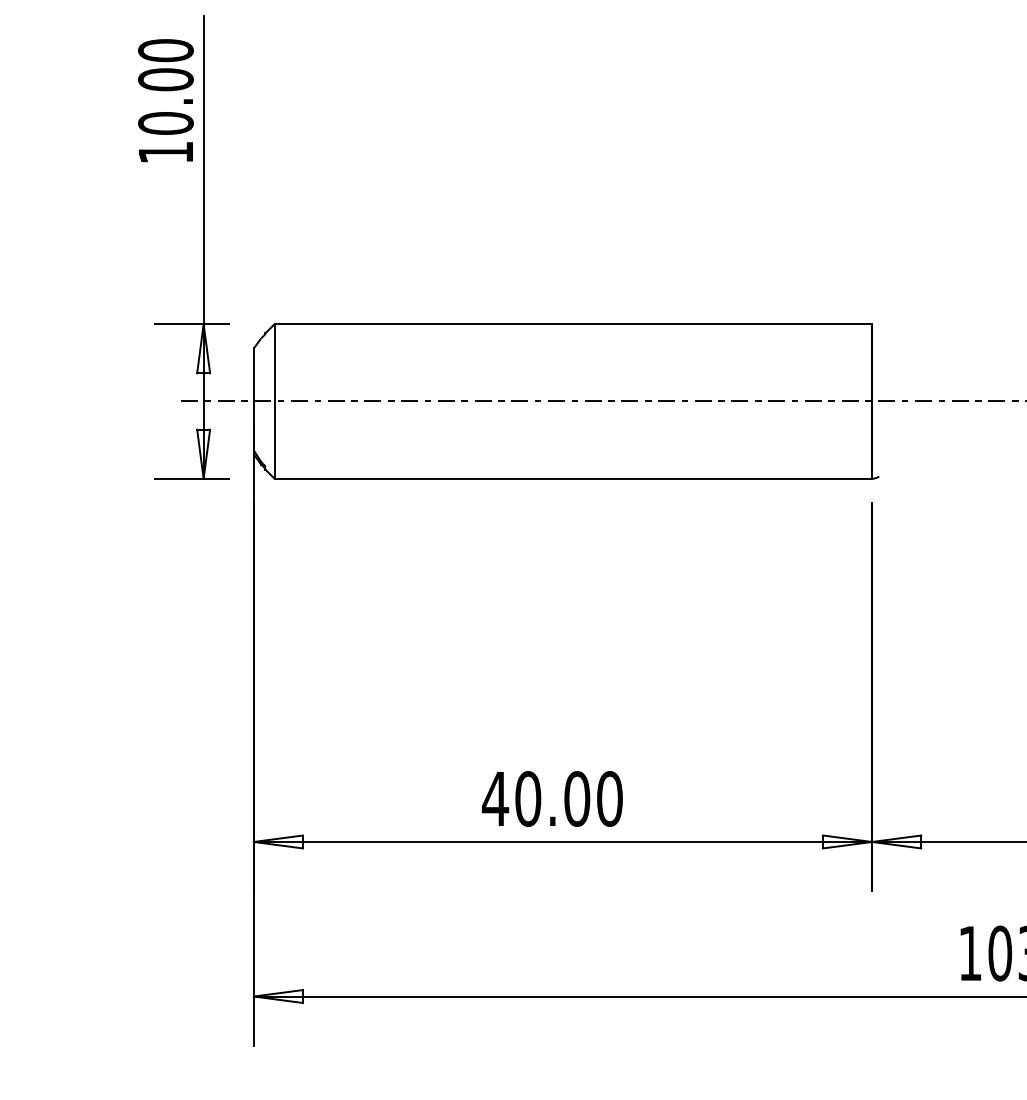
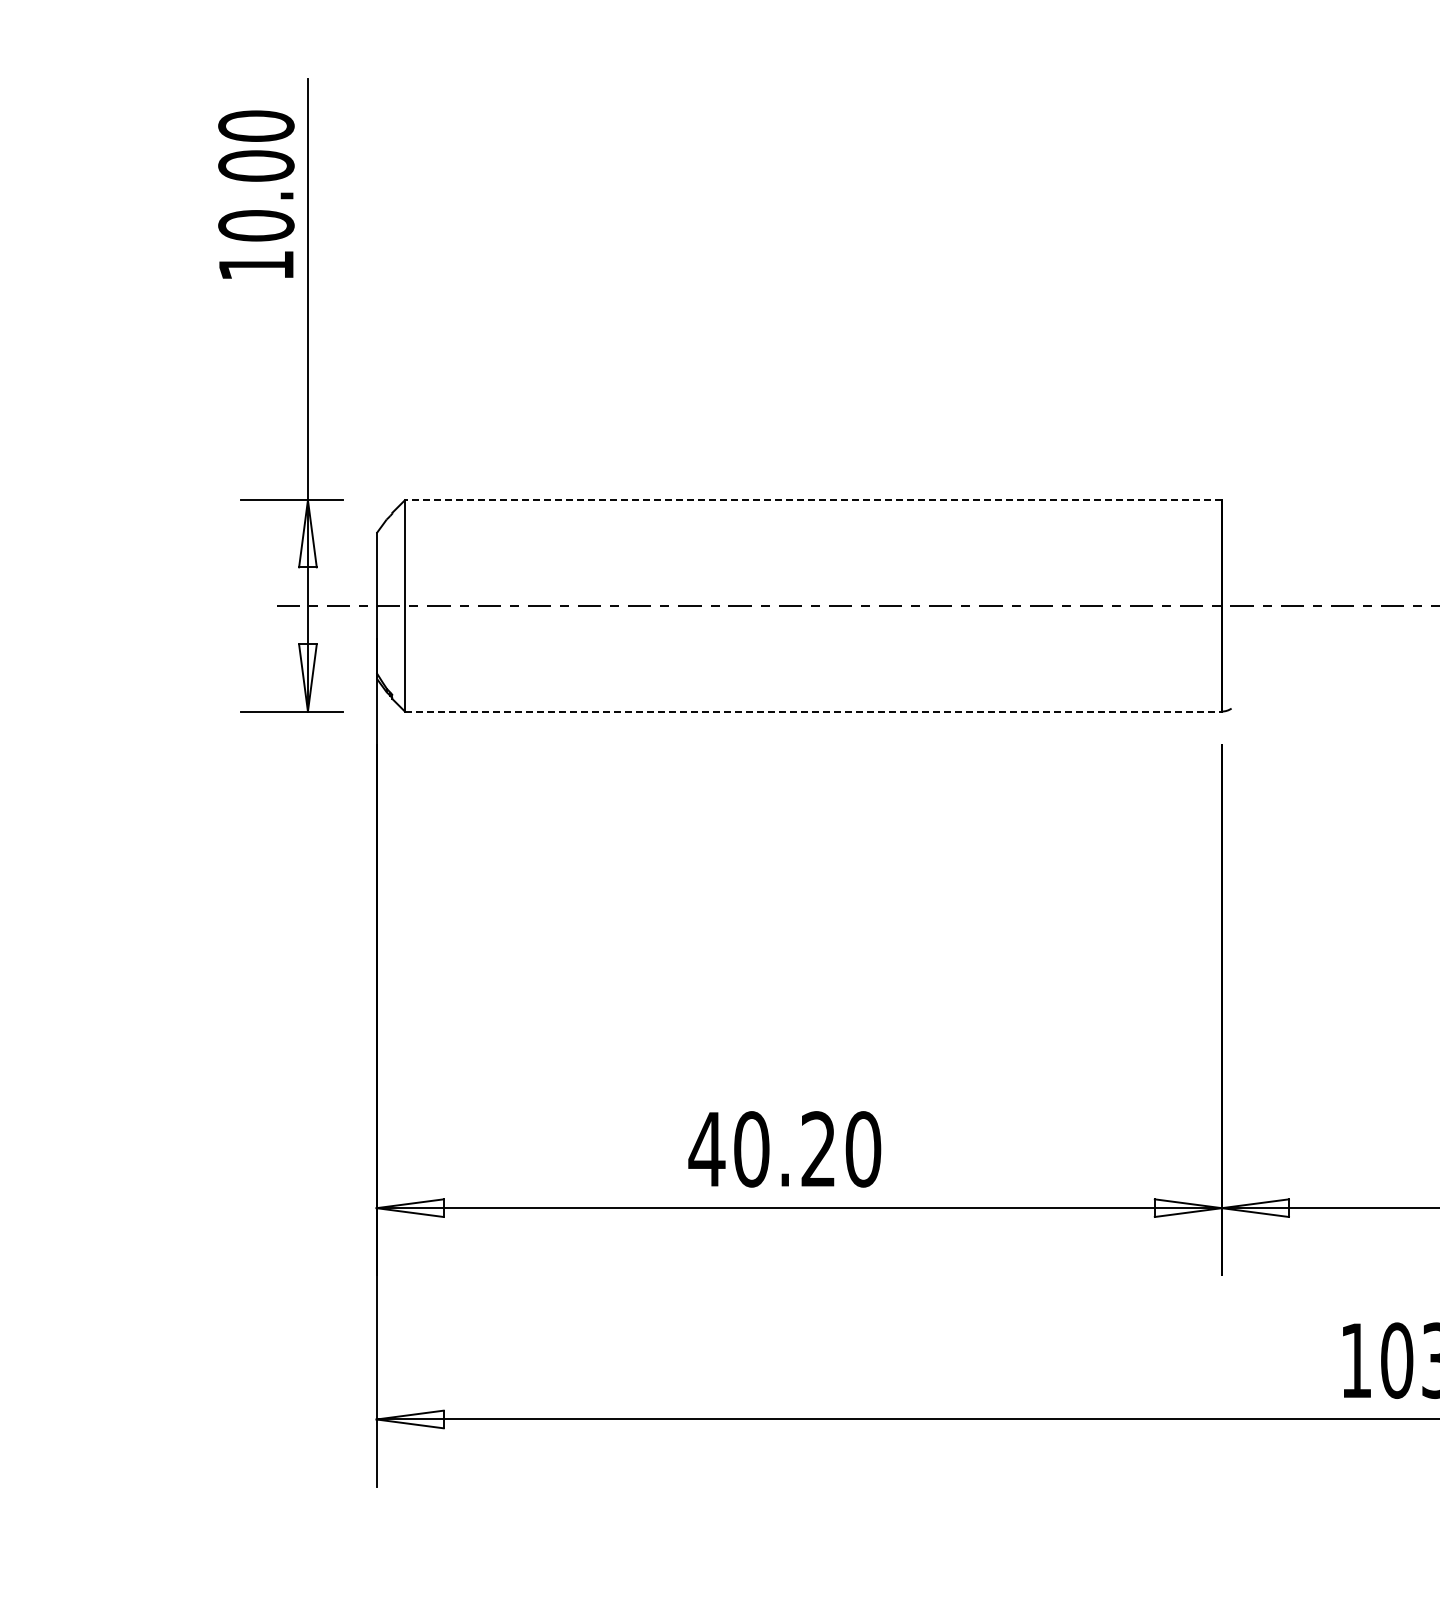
line: (572, 324) -> (812, 500), solid -> dashed
line: (573, 478) -> (813, 711), solid -> dashed
text: (577, 799) -> (818, 1149), 40.00 -> 40.20

